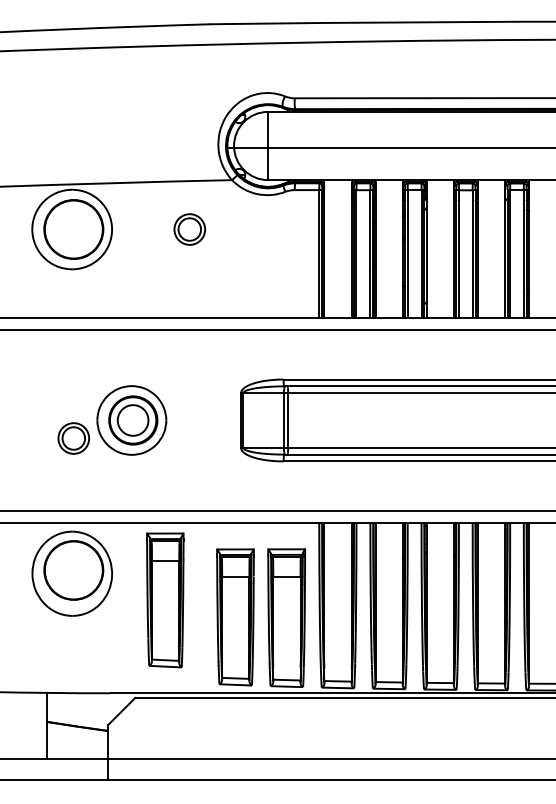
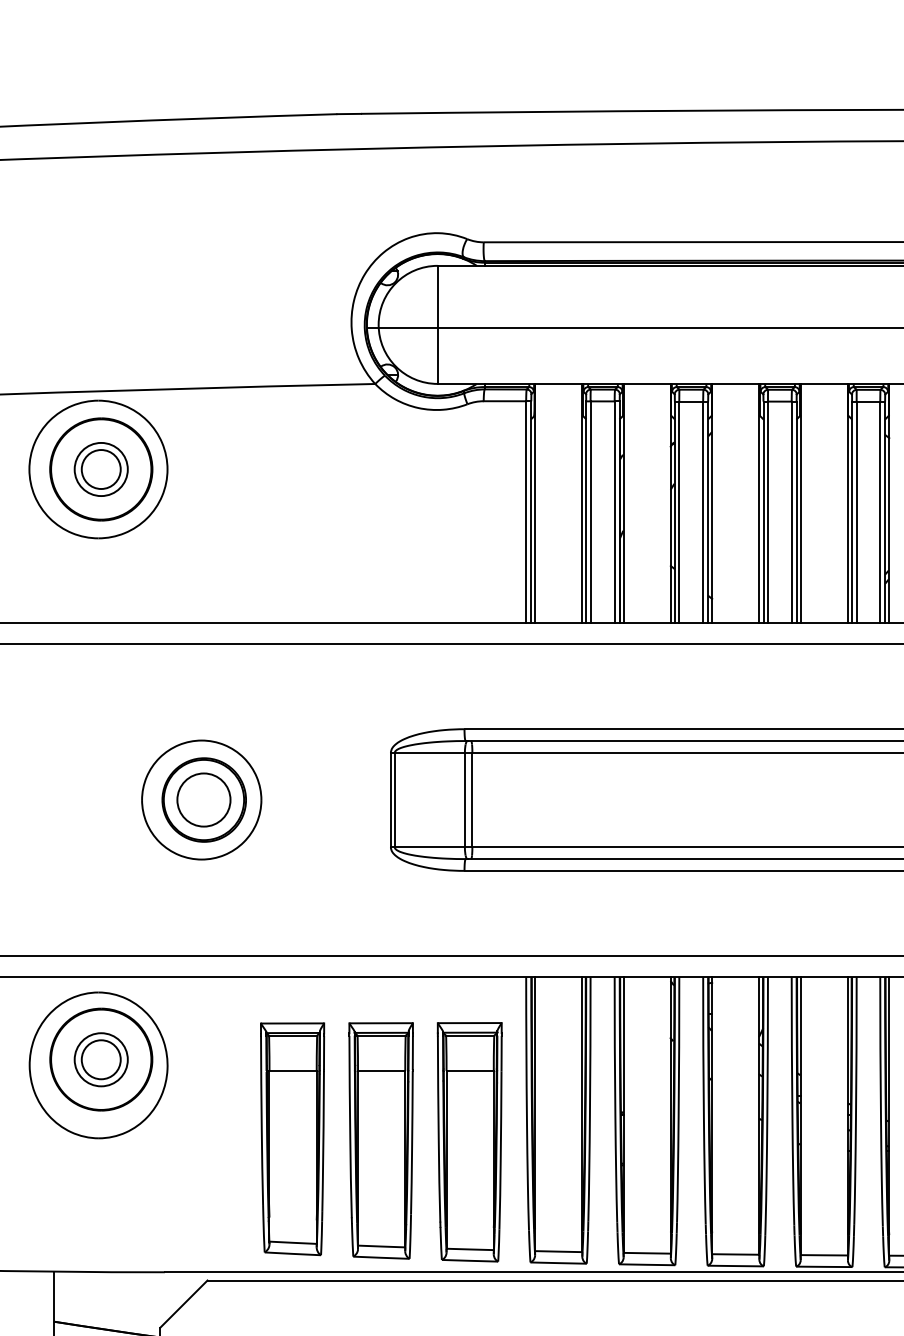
part: (189, 229) -> (100, 469), moved
part: (73, 438) -> (100, 1059), moved
part: (165, 600) -> (292, 1139), moved

